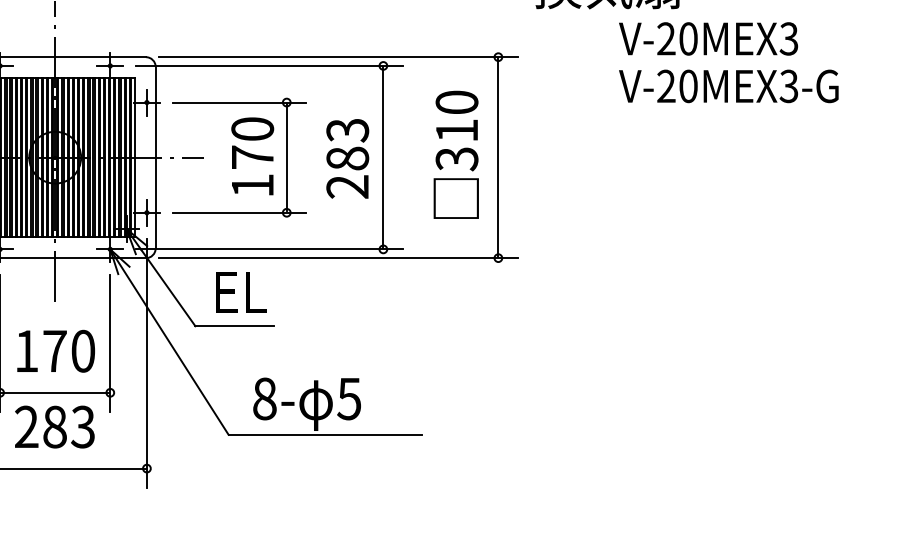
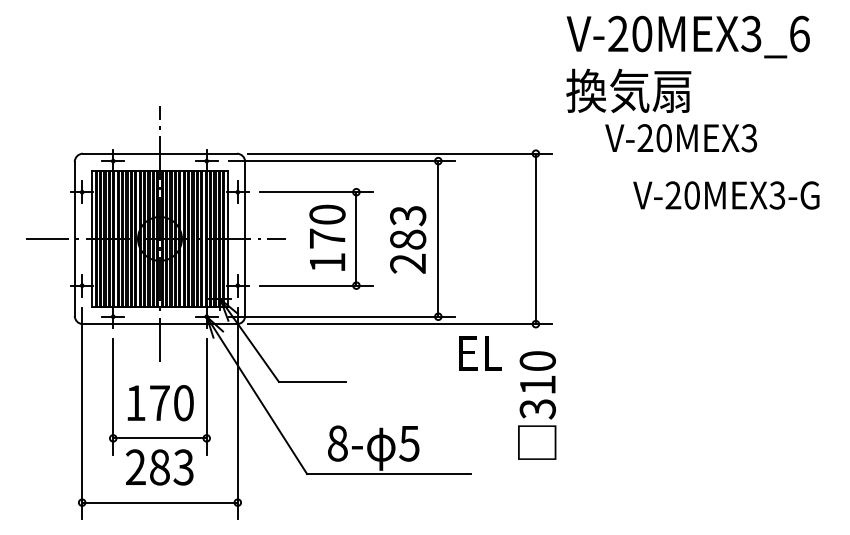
text: (708, 39) -> (681, 138), moved
text: (728, 86) -> (726, 195), moved
text: (456, 154) -> (537, 405), moved
text: (240, 292) -> (480, 353), moved

